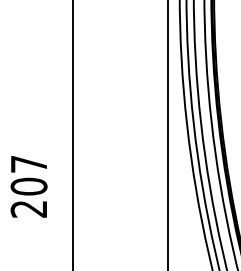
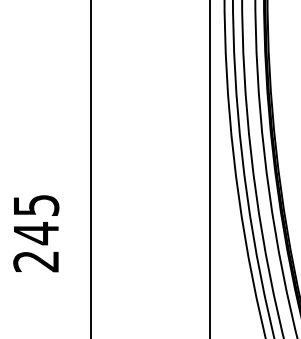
text: (29, 176) -> (36, 220), 207 -> 245

